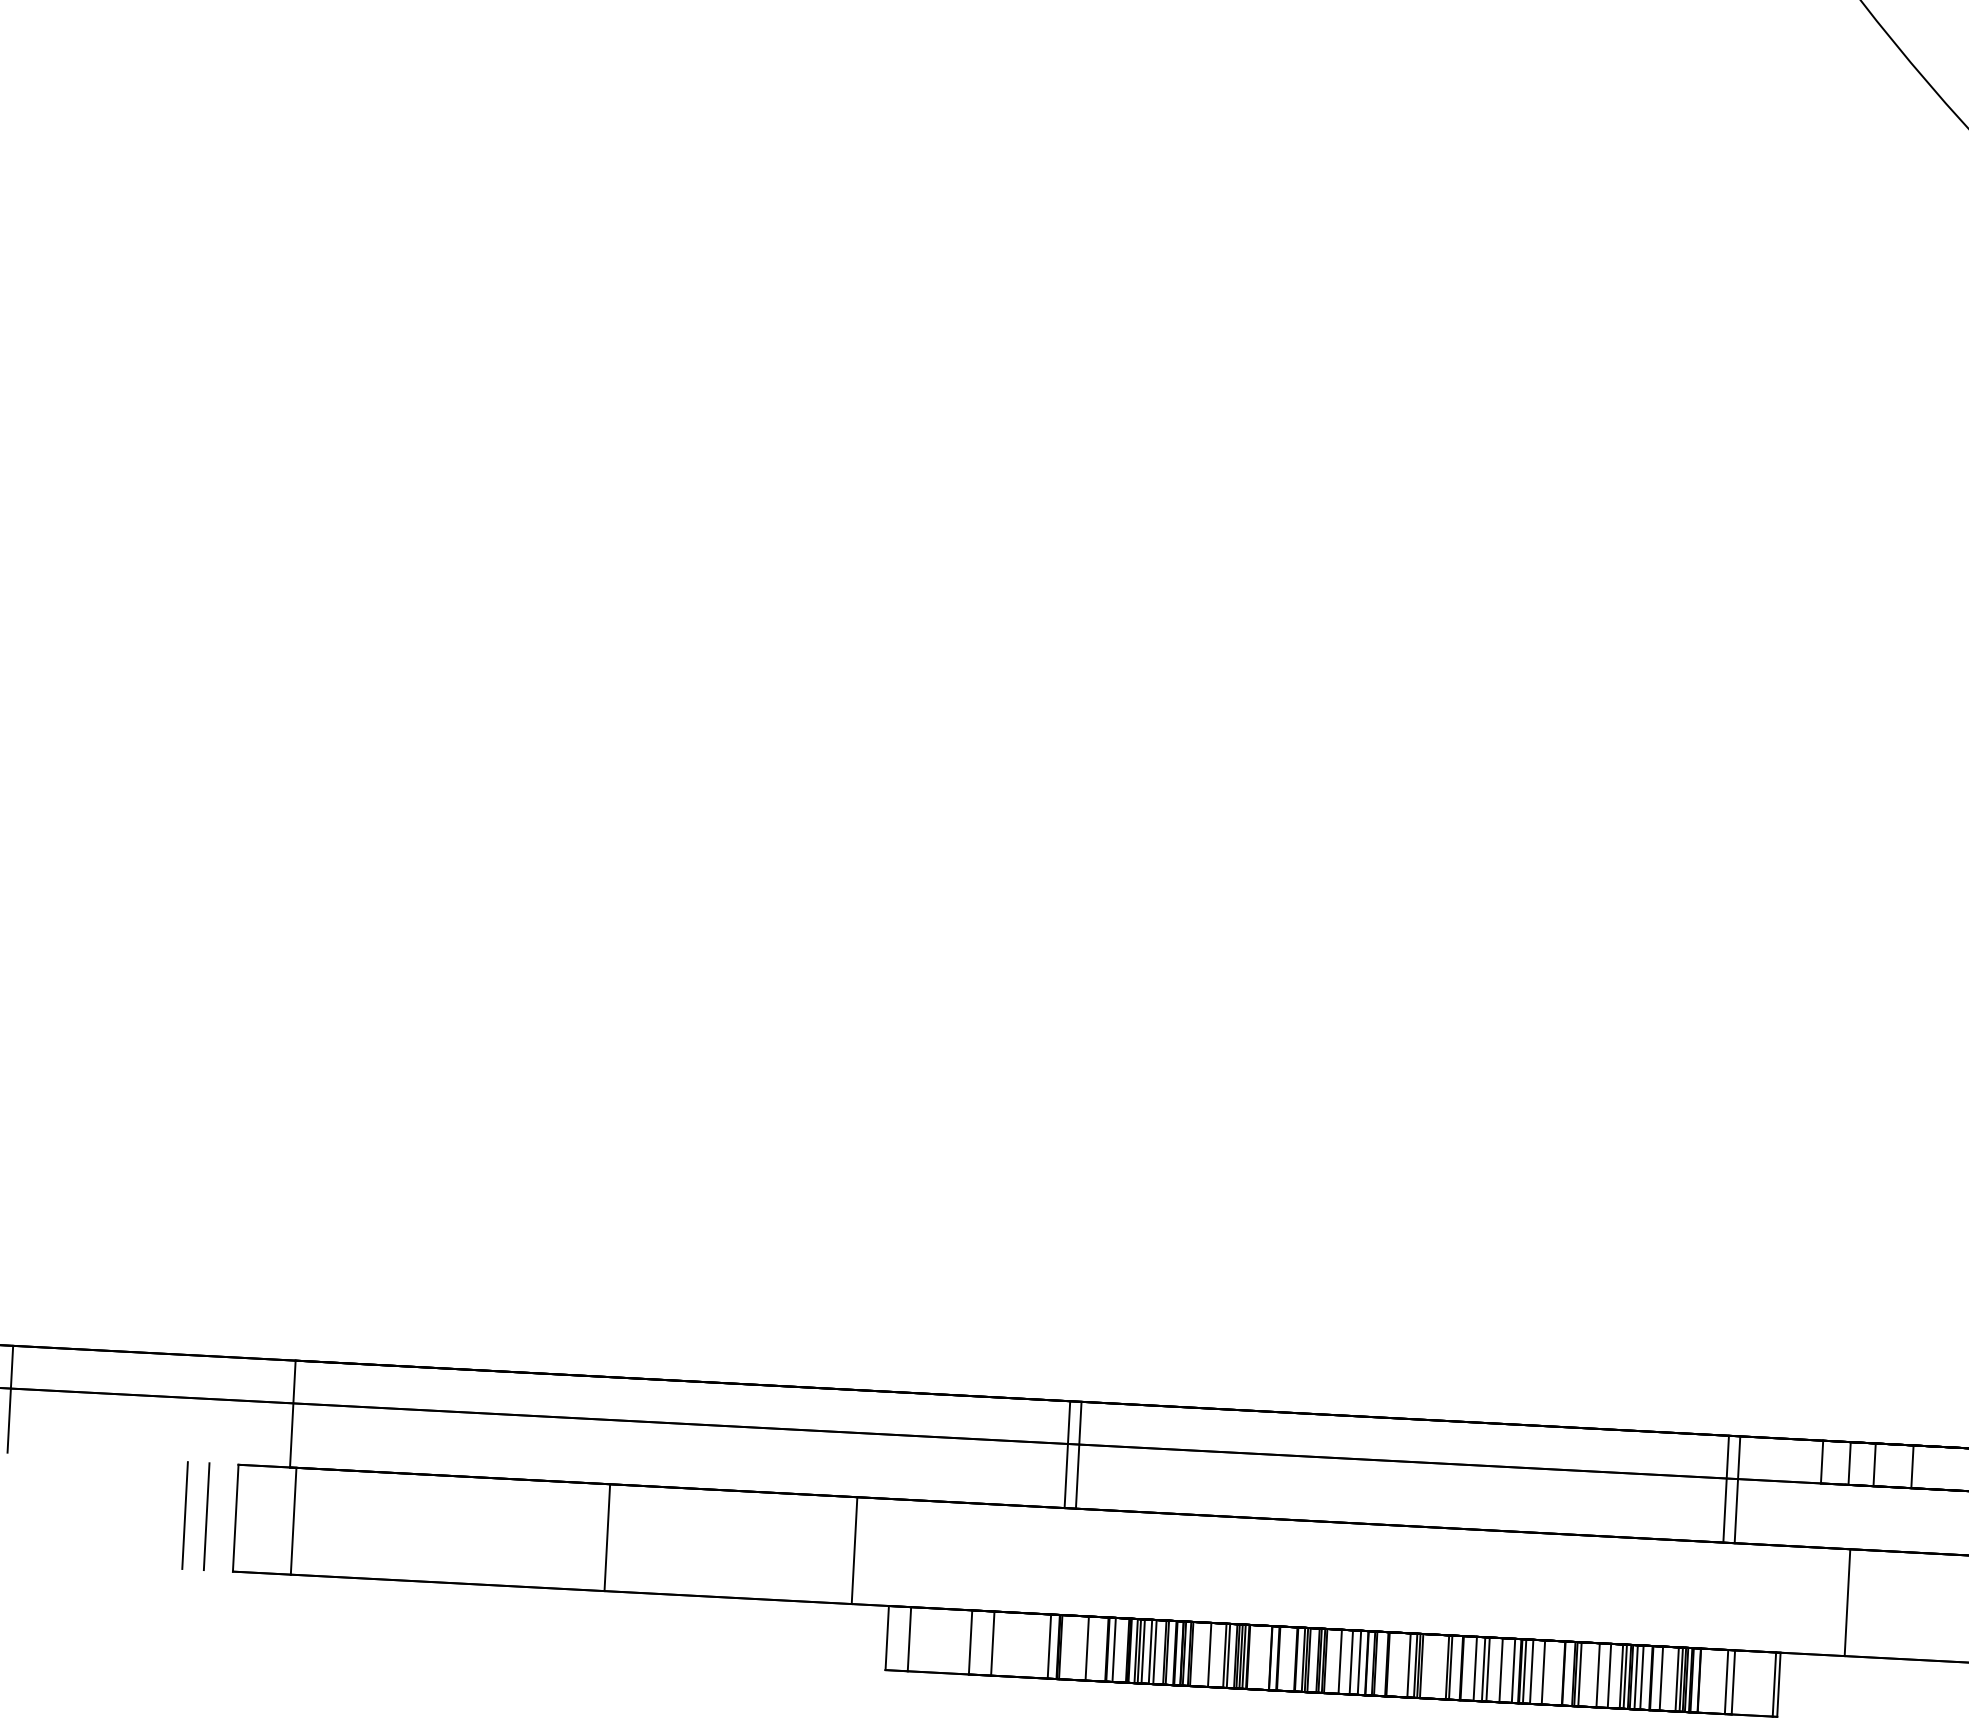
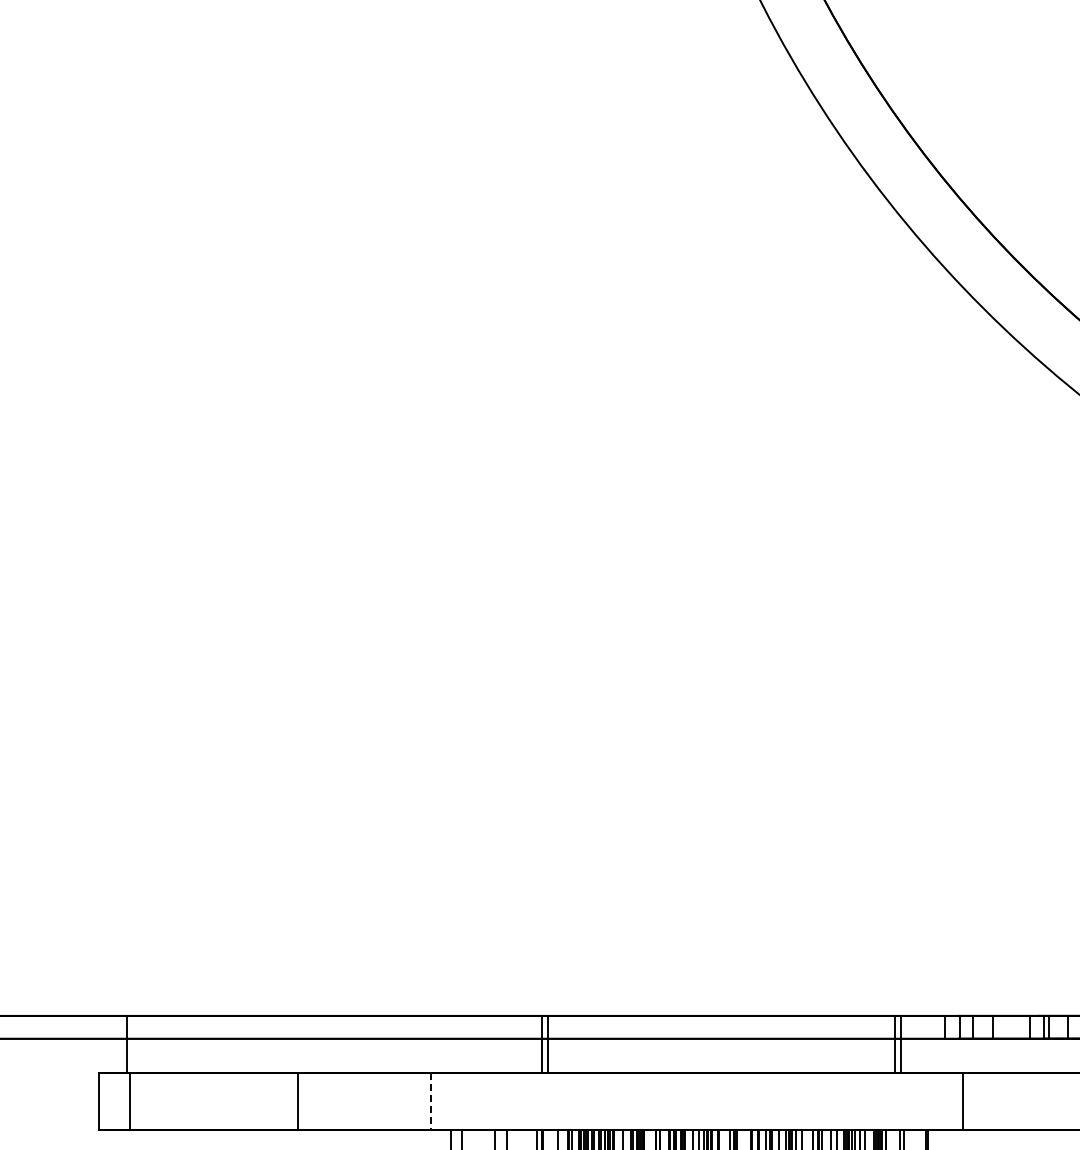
line: (184, 1514) -> (71, 1101), removed
line: (206, 1516) -> (83, 1101), removed
line: (854, 1550) -> (430, 1101), solid -> dashed

